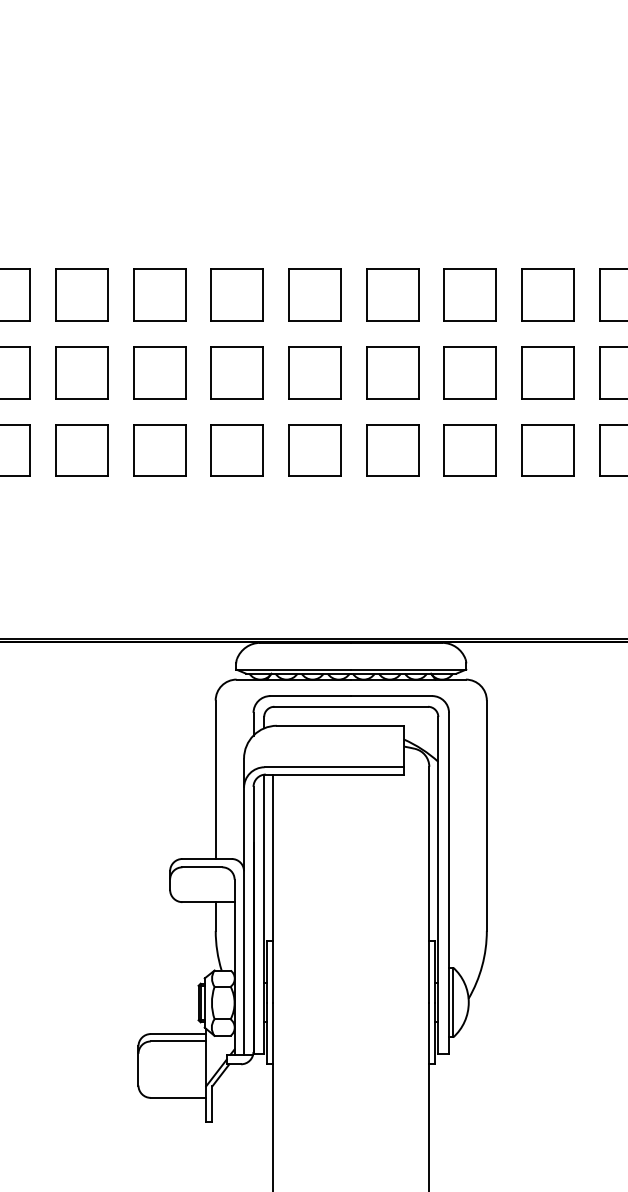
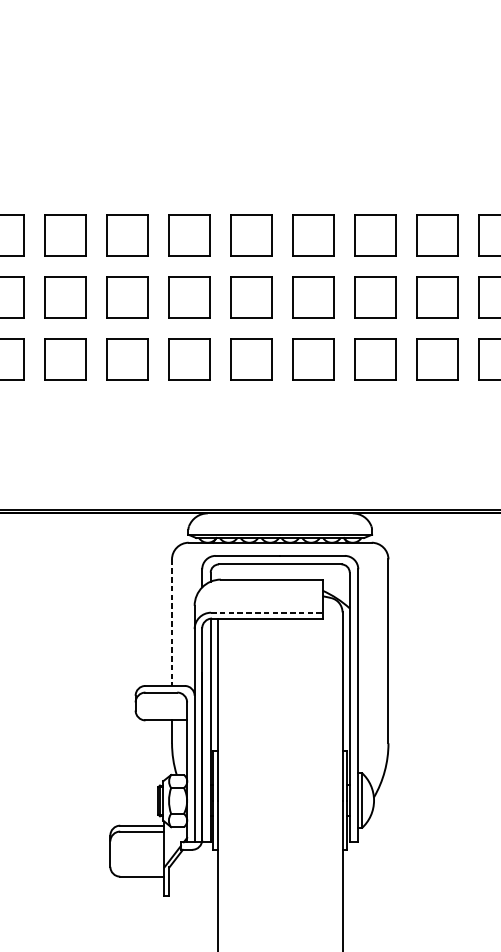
line: (334, 767) -> (266, 612), solid -> dashed
line: (215, 780) -> (171, 623), solid -> dashed

